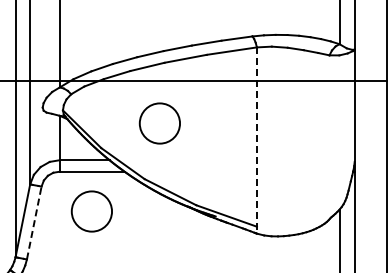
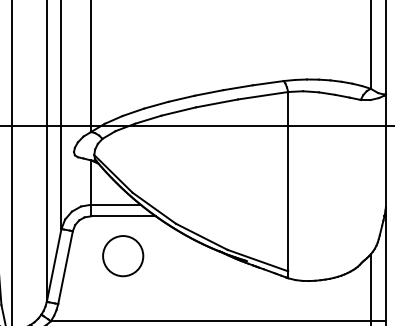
circle: (160, 123) -> (191, 168), removed
line: (257, 140) -> (288, 185), dashed -> solid
line: (34, 222) -> (65, 267), dashed -> solid

